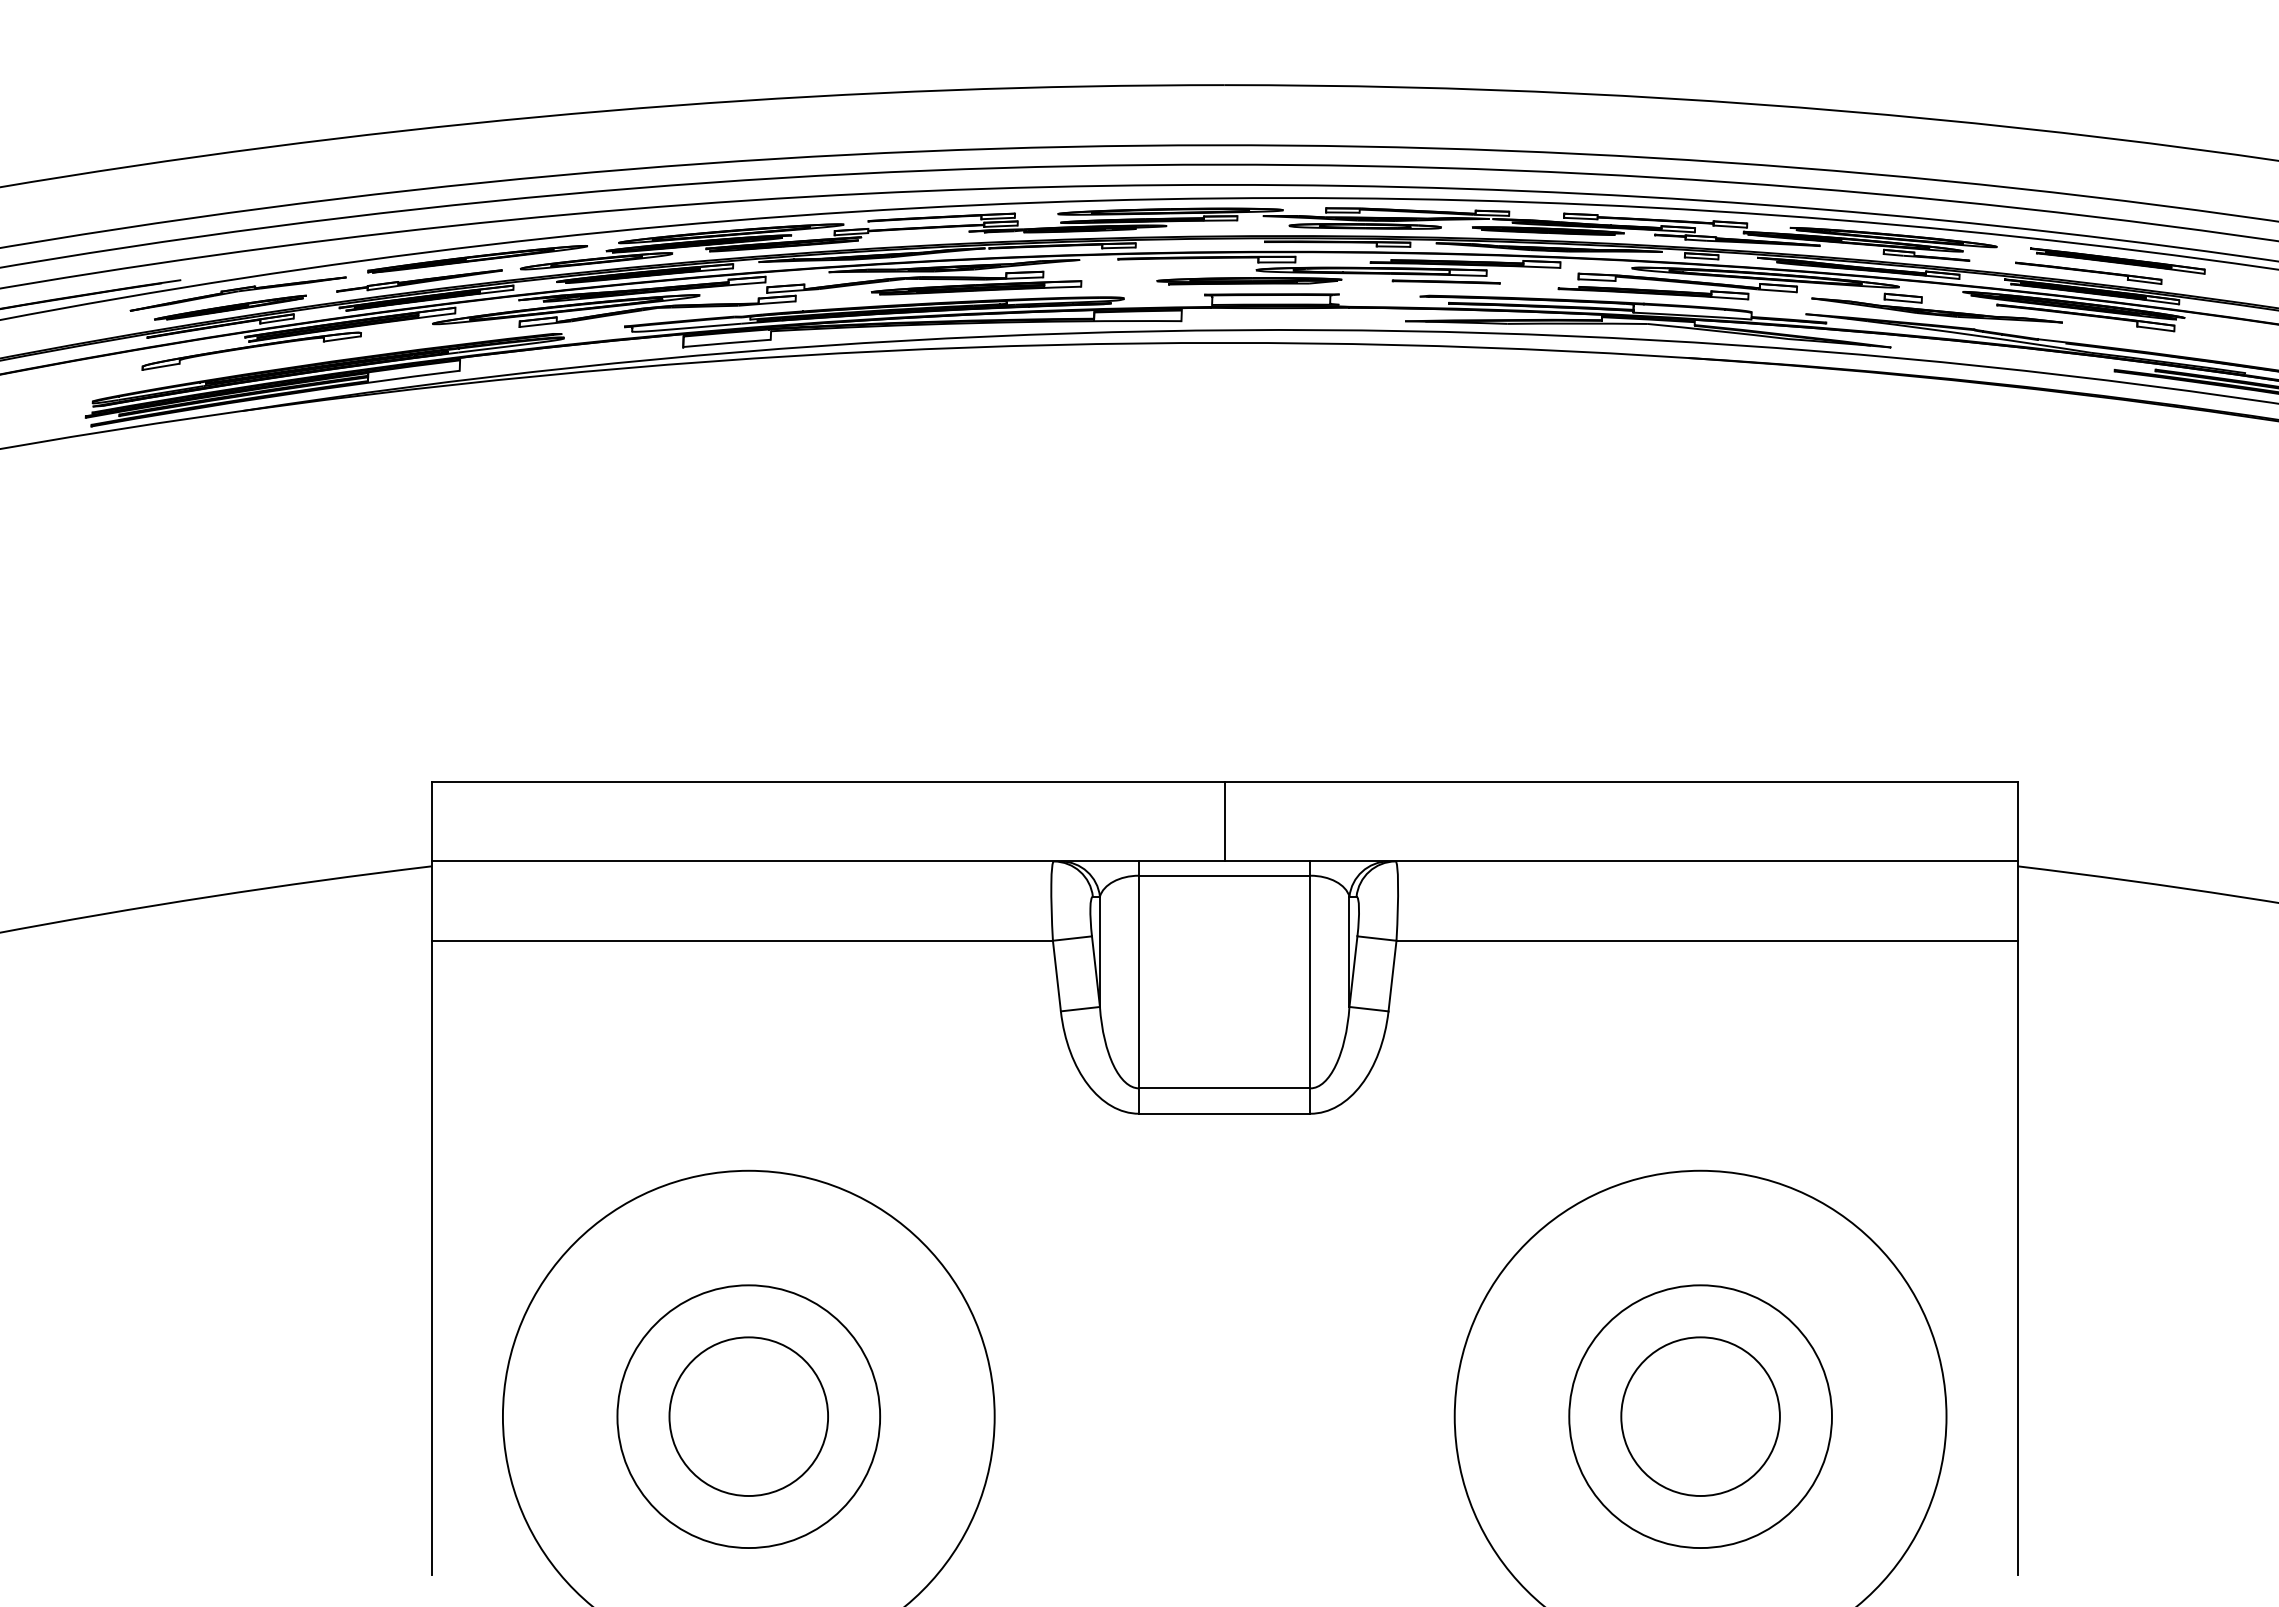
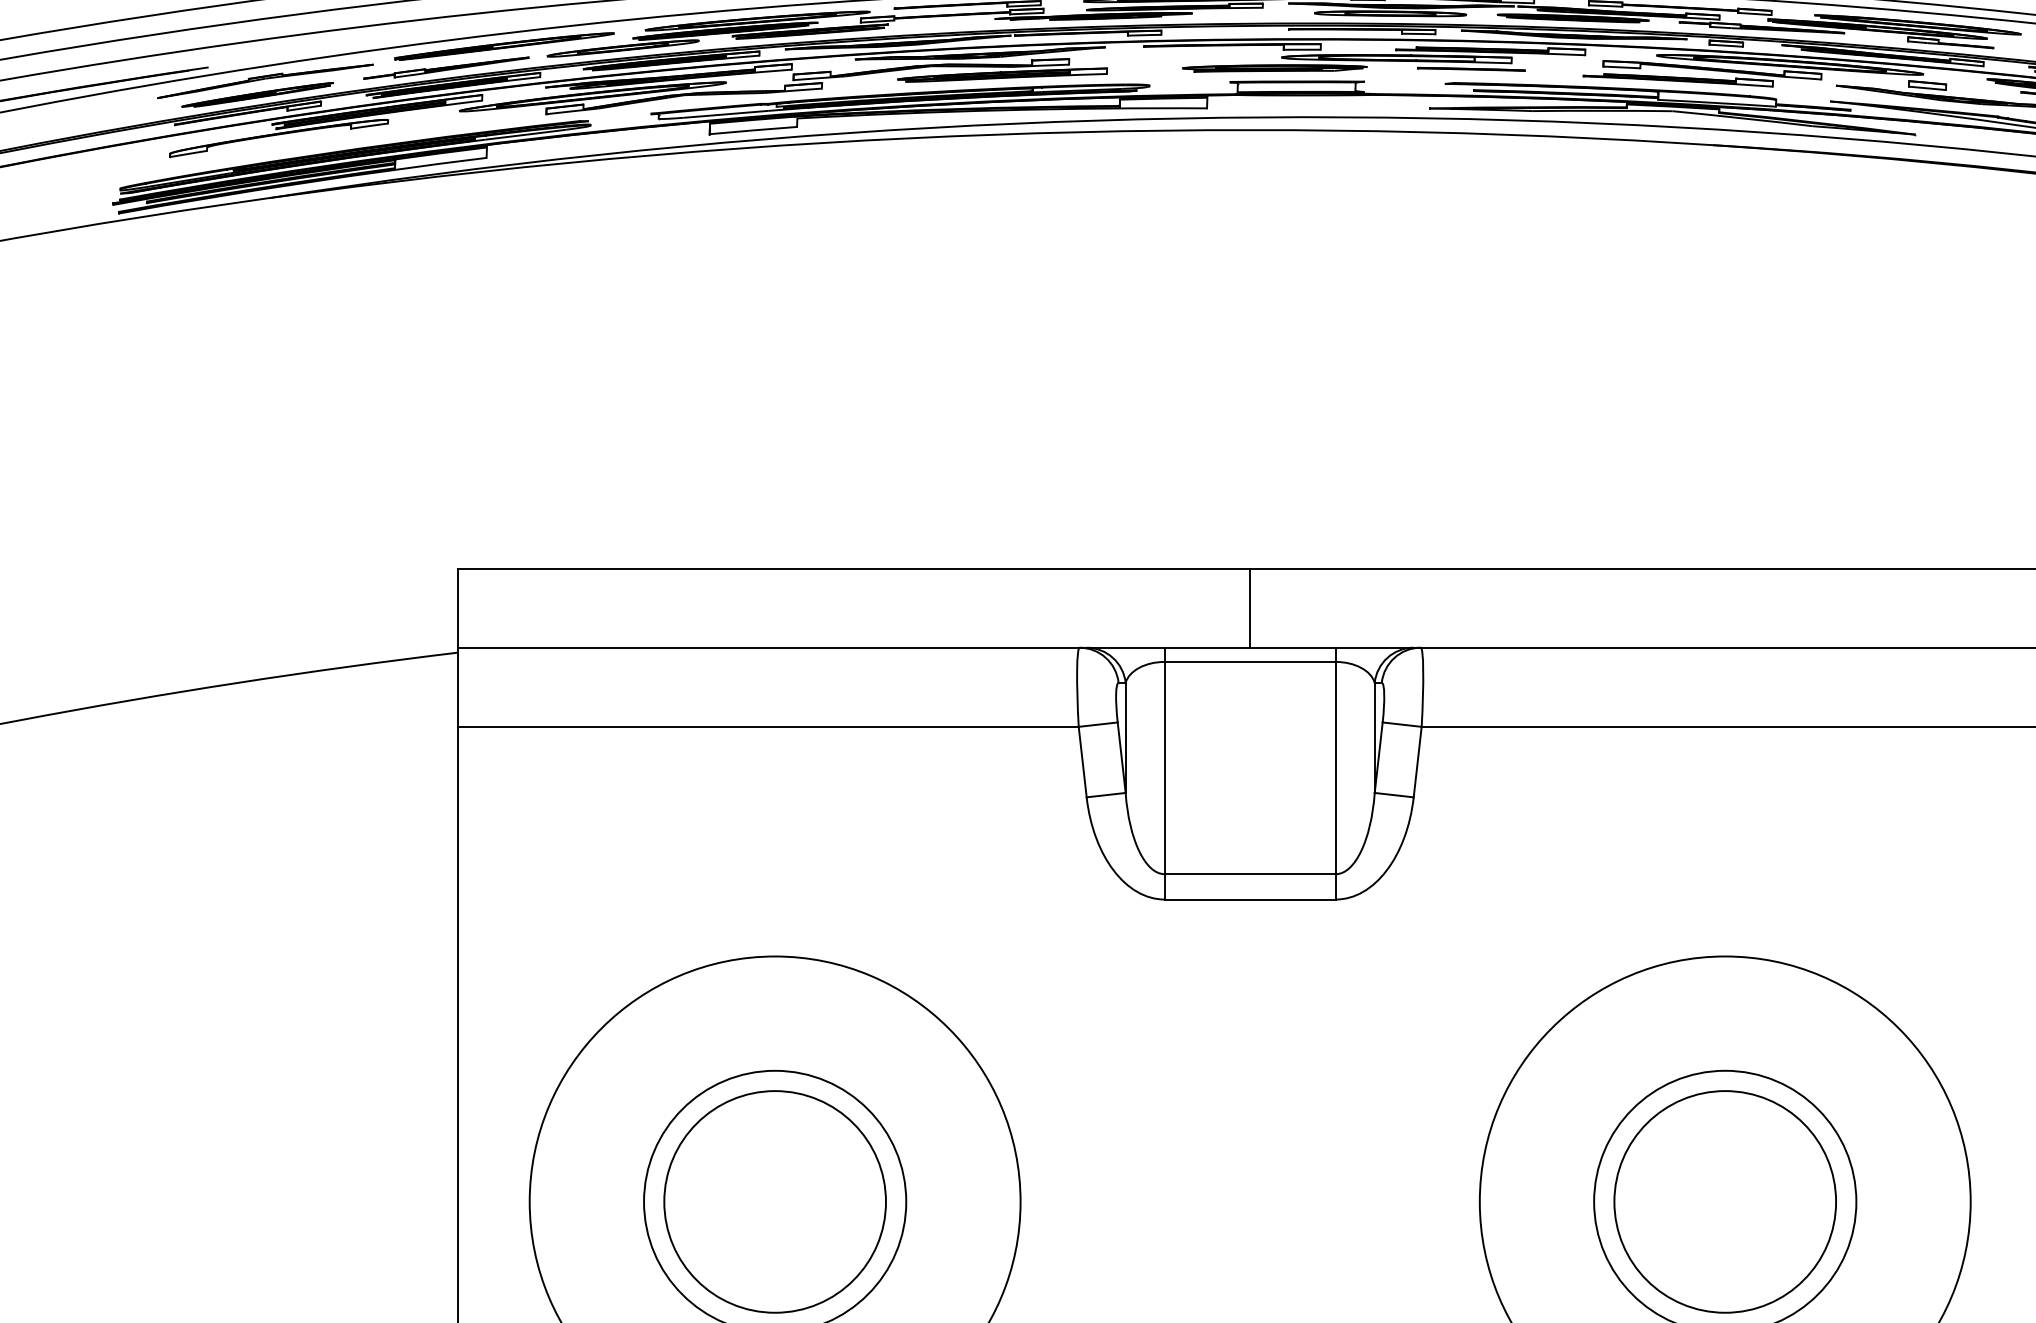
circle: (748, 1416) -> (774, 1201), size x1.4
circle: (1700, 1416) -> (1725, 1201), size x1.4

